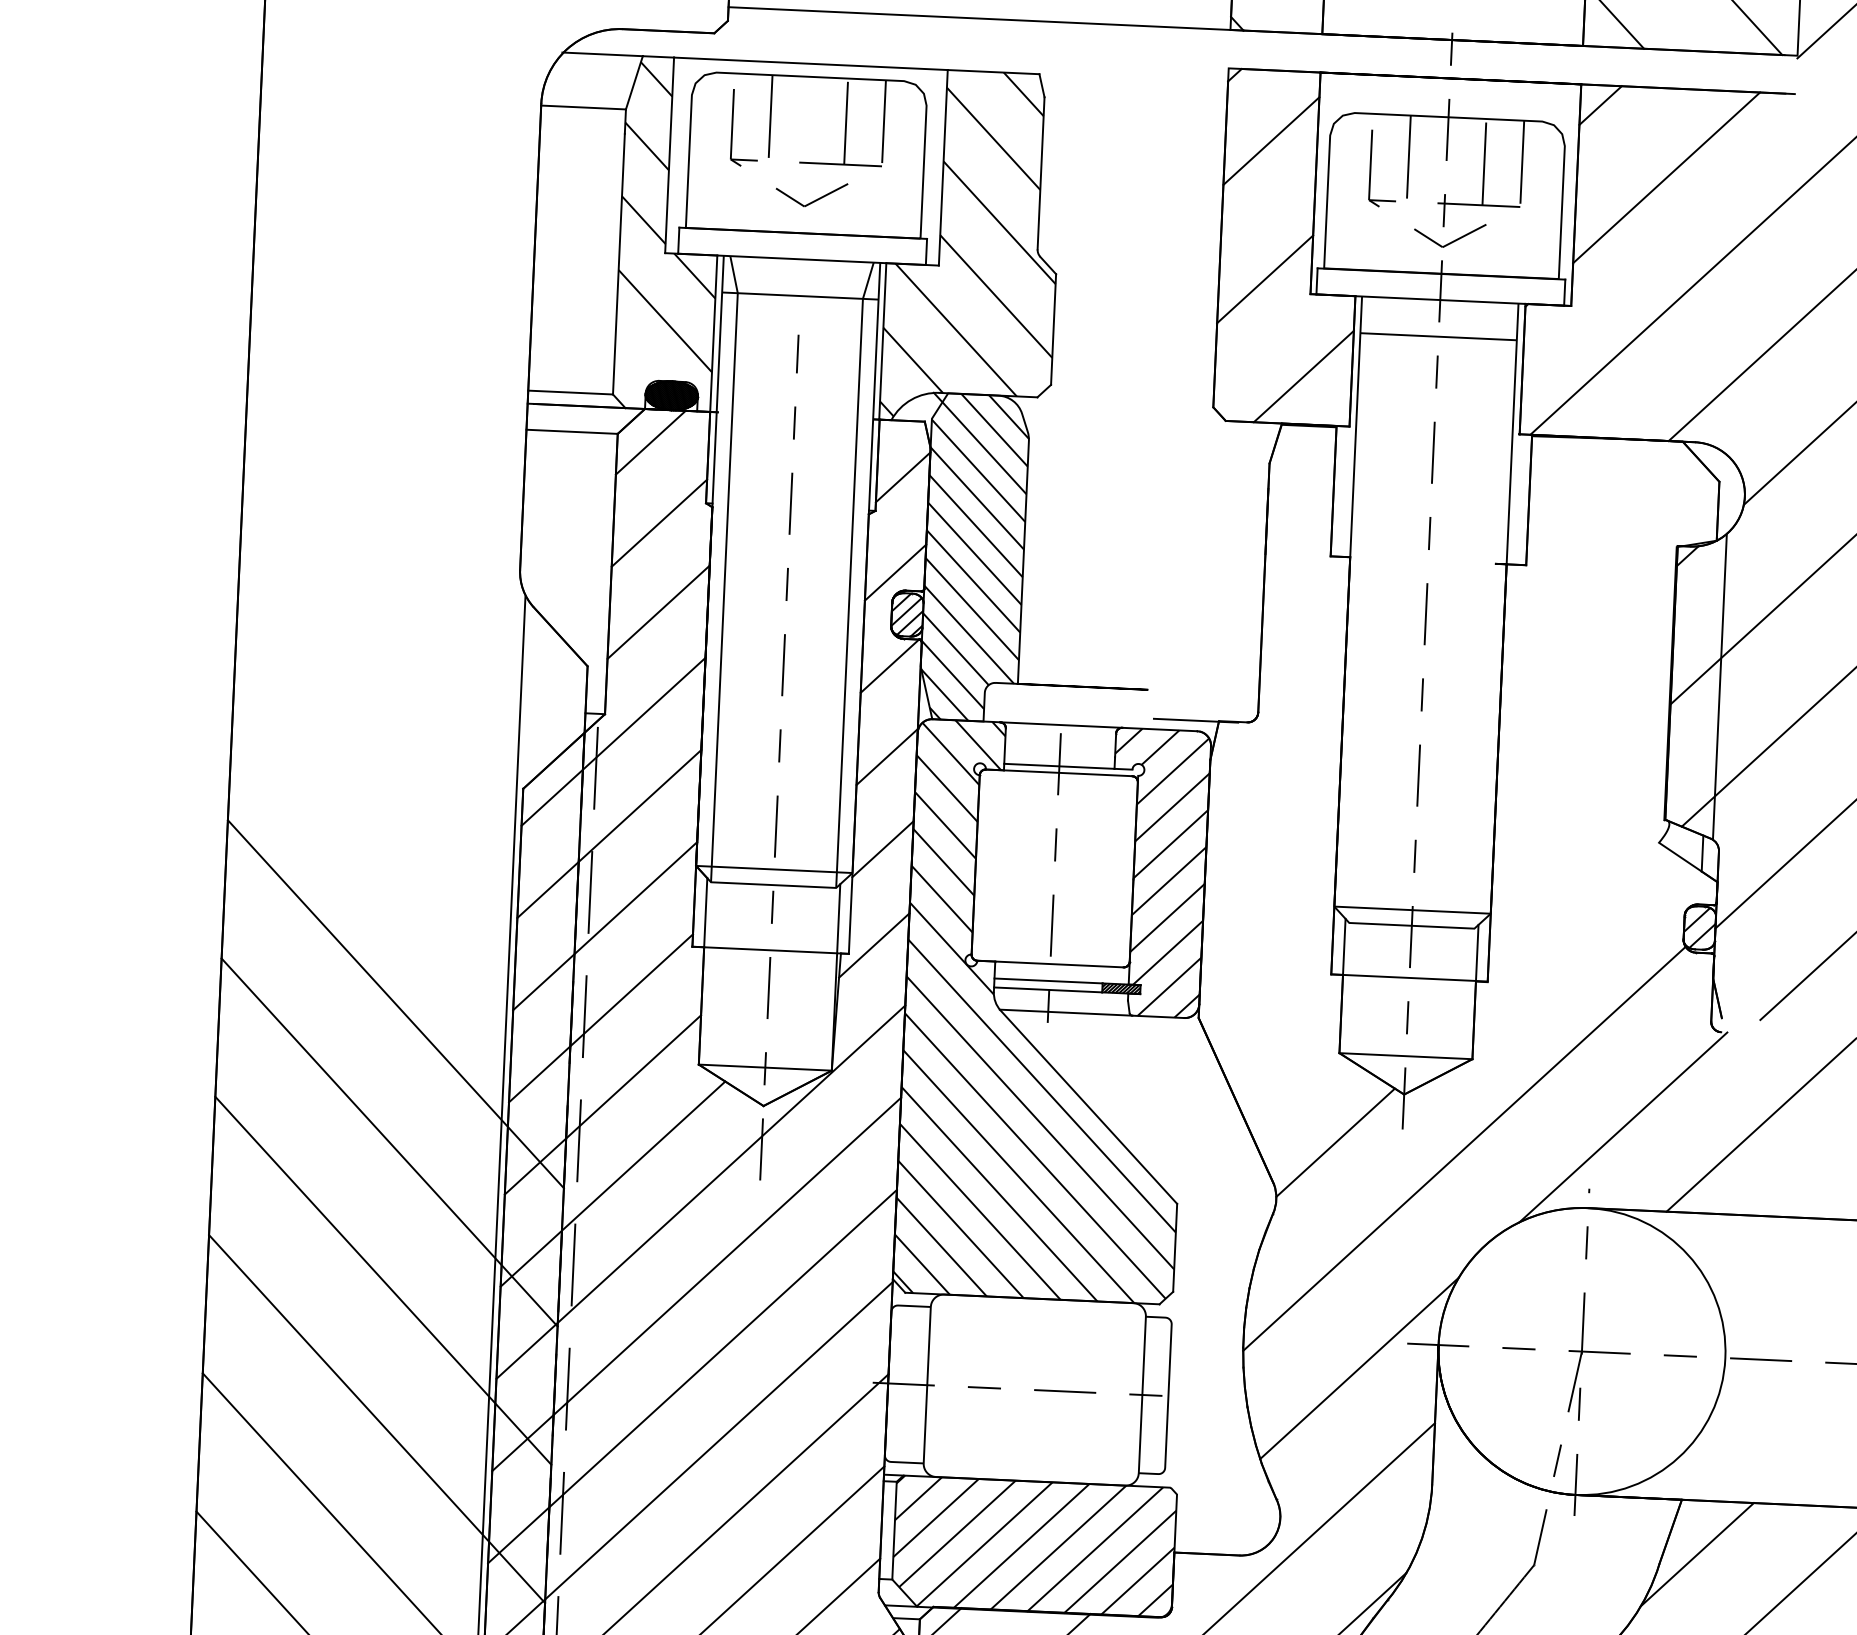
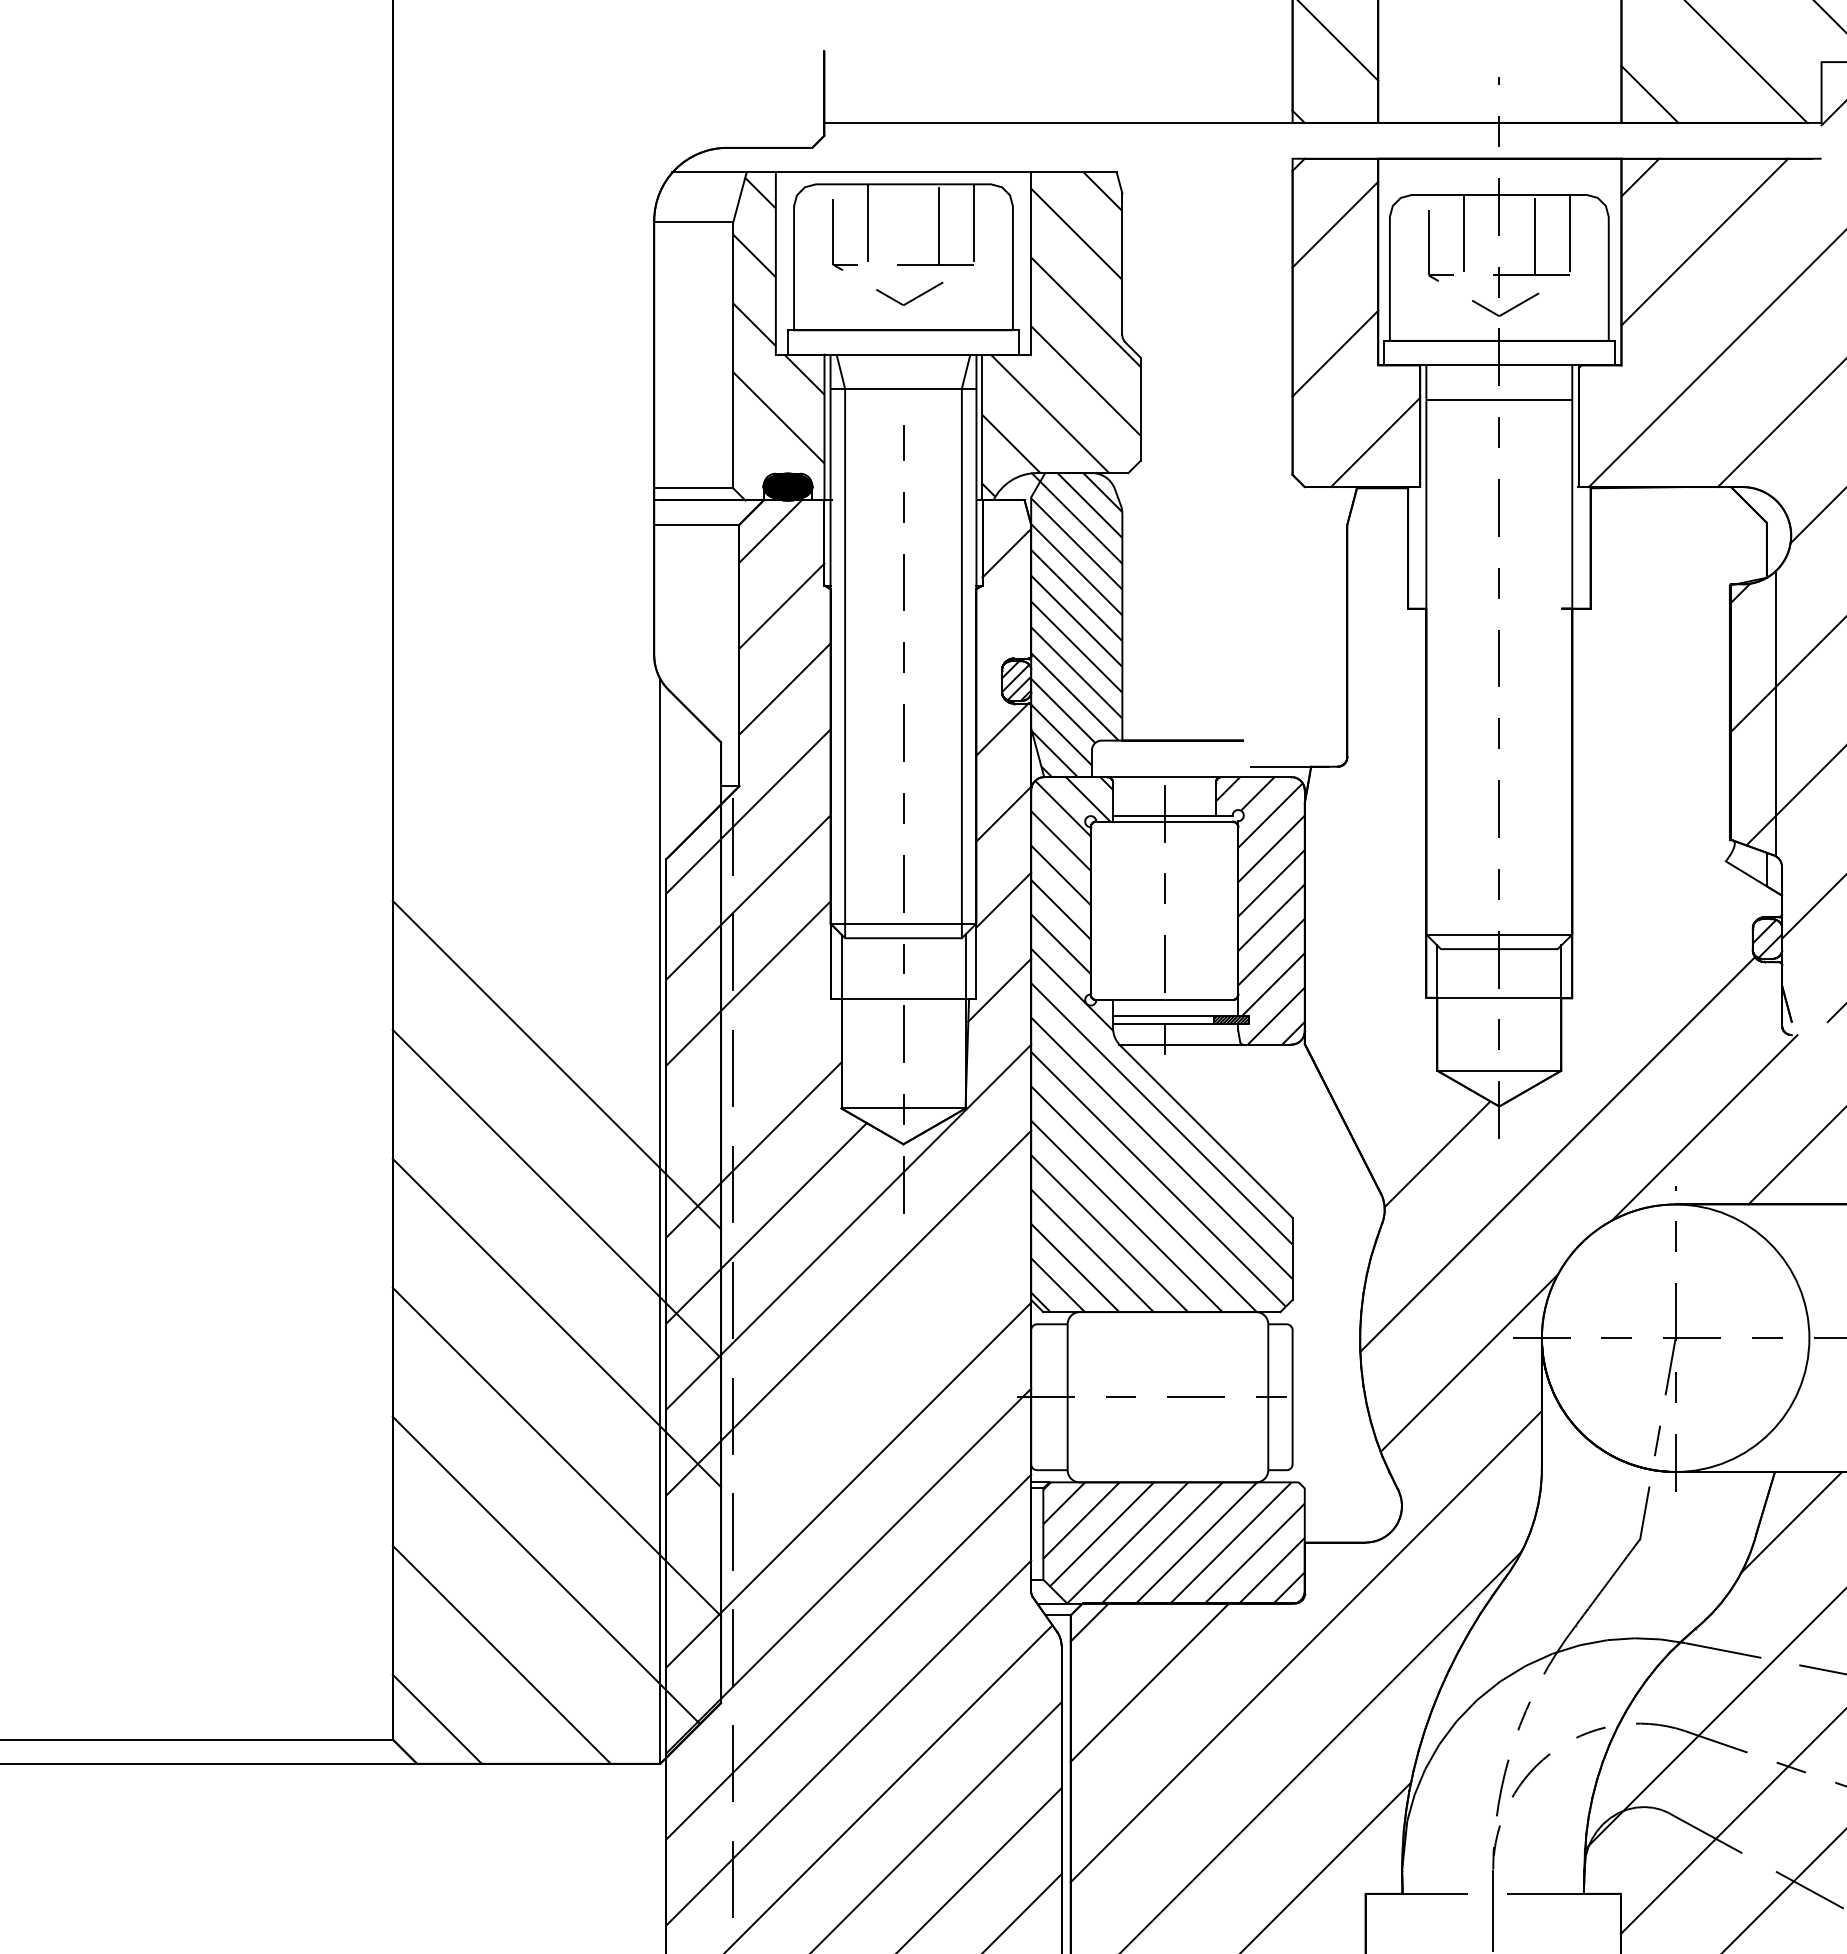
line: (895, 571) -> (1003, 641), removed
line: (601, 1018) -> (748, 1069), removed
line: (692, 1375) -> (848, 1398), removed

